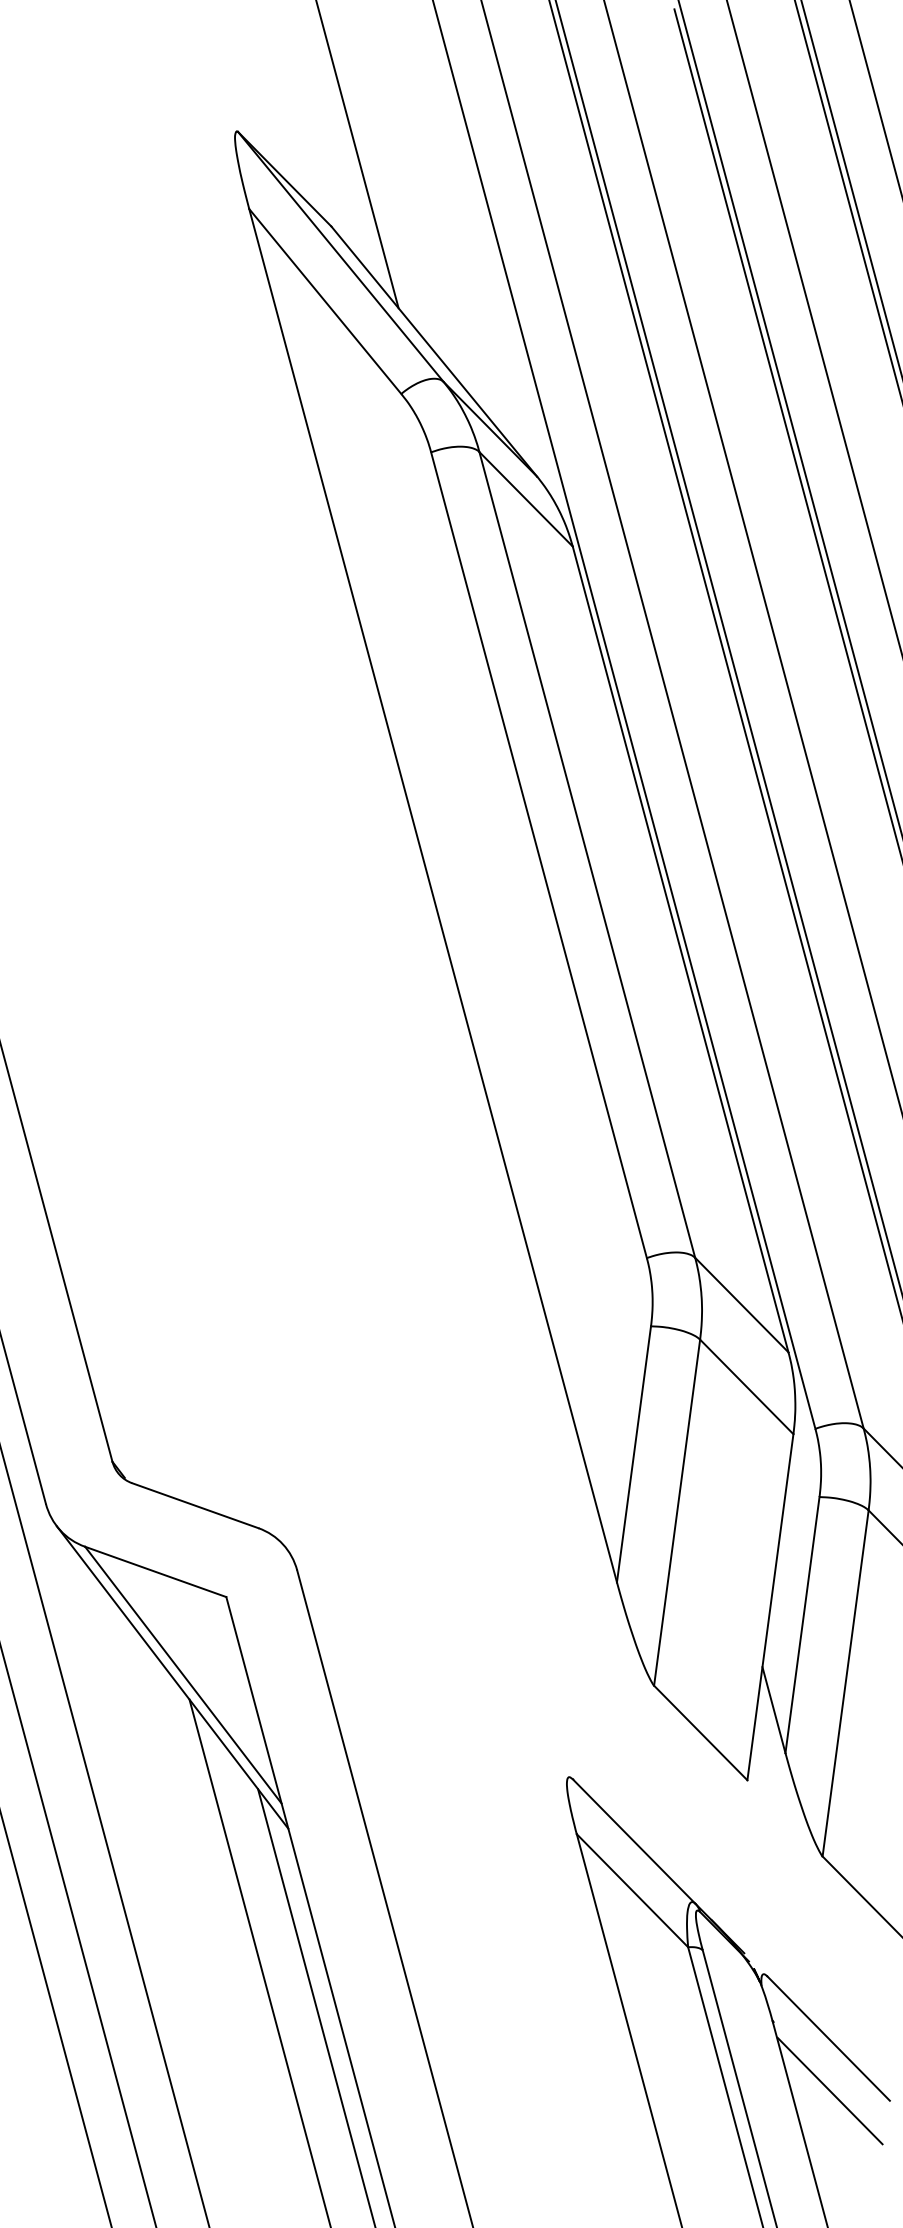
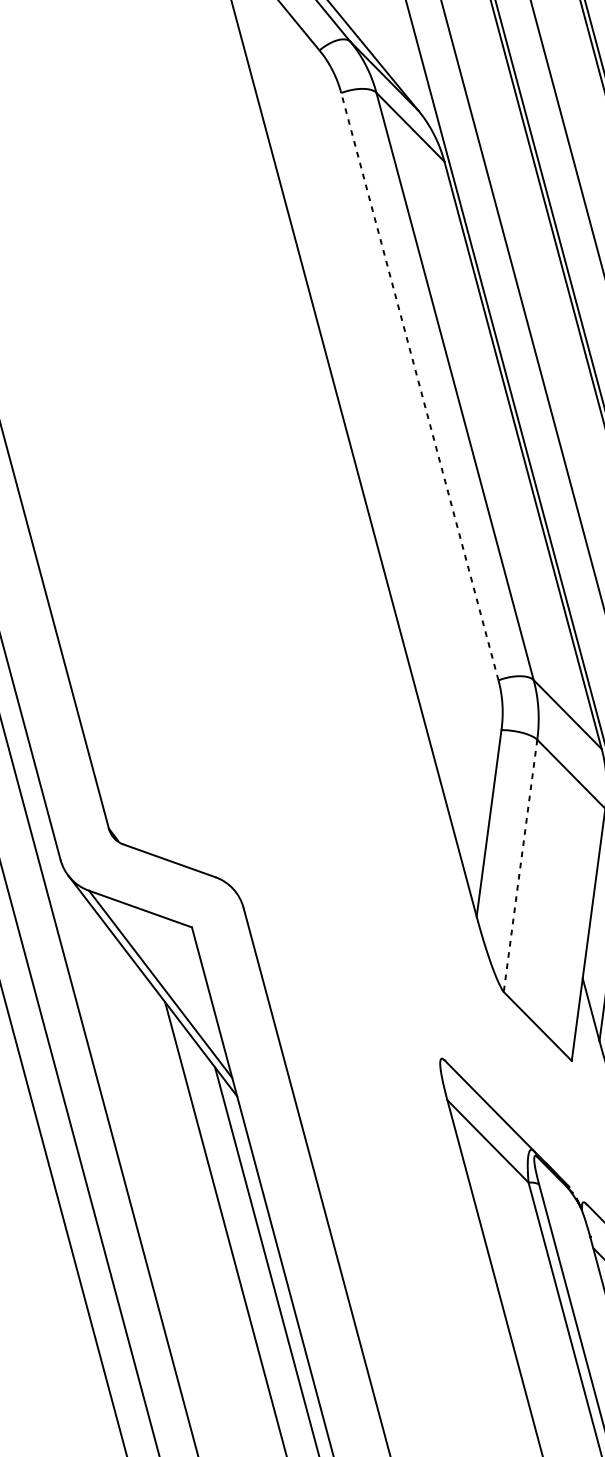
line: (538, 854) -> (419, 386), solid -> dashed
line: (677, 1512) -> (520, 865), solid -> dashed

